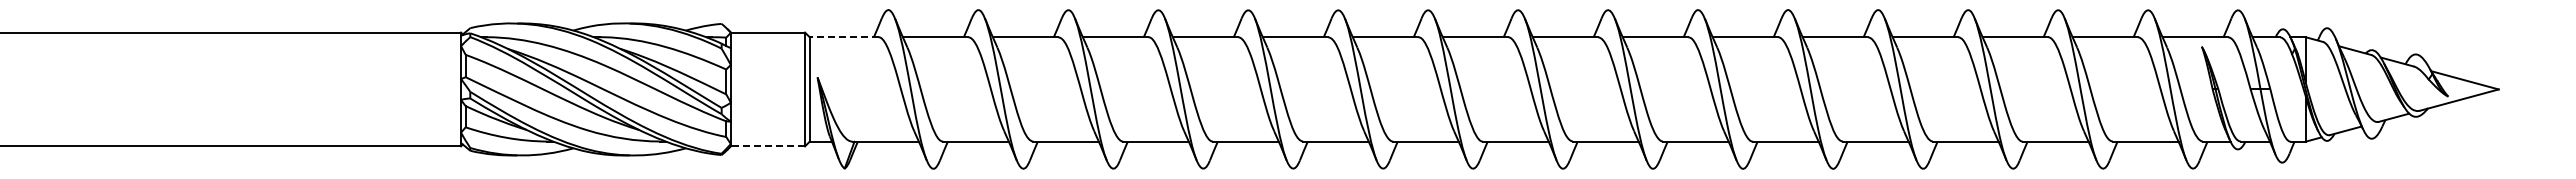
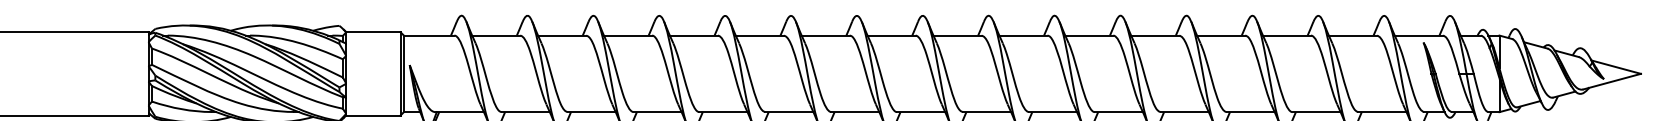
line: (843, 37) -> (428, 35), dashed -> solid
line: (767, 146) -> (373, 115), dashed -> solid

